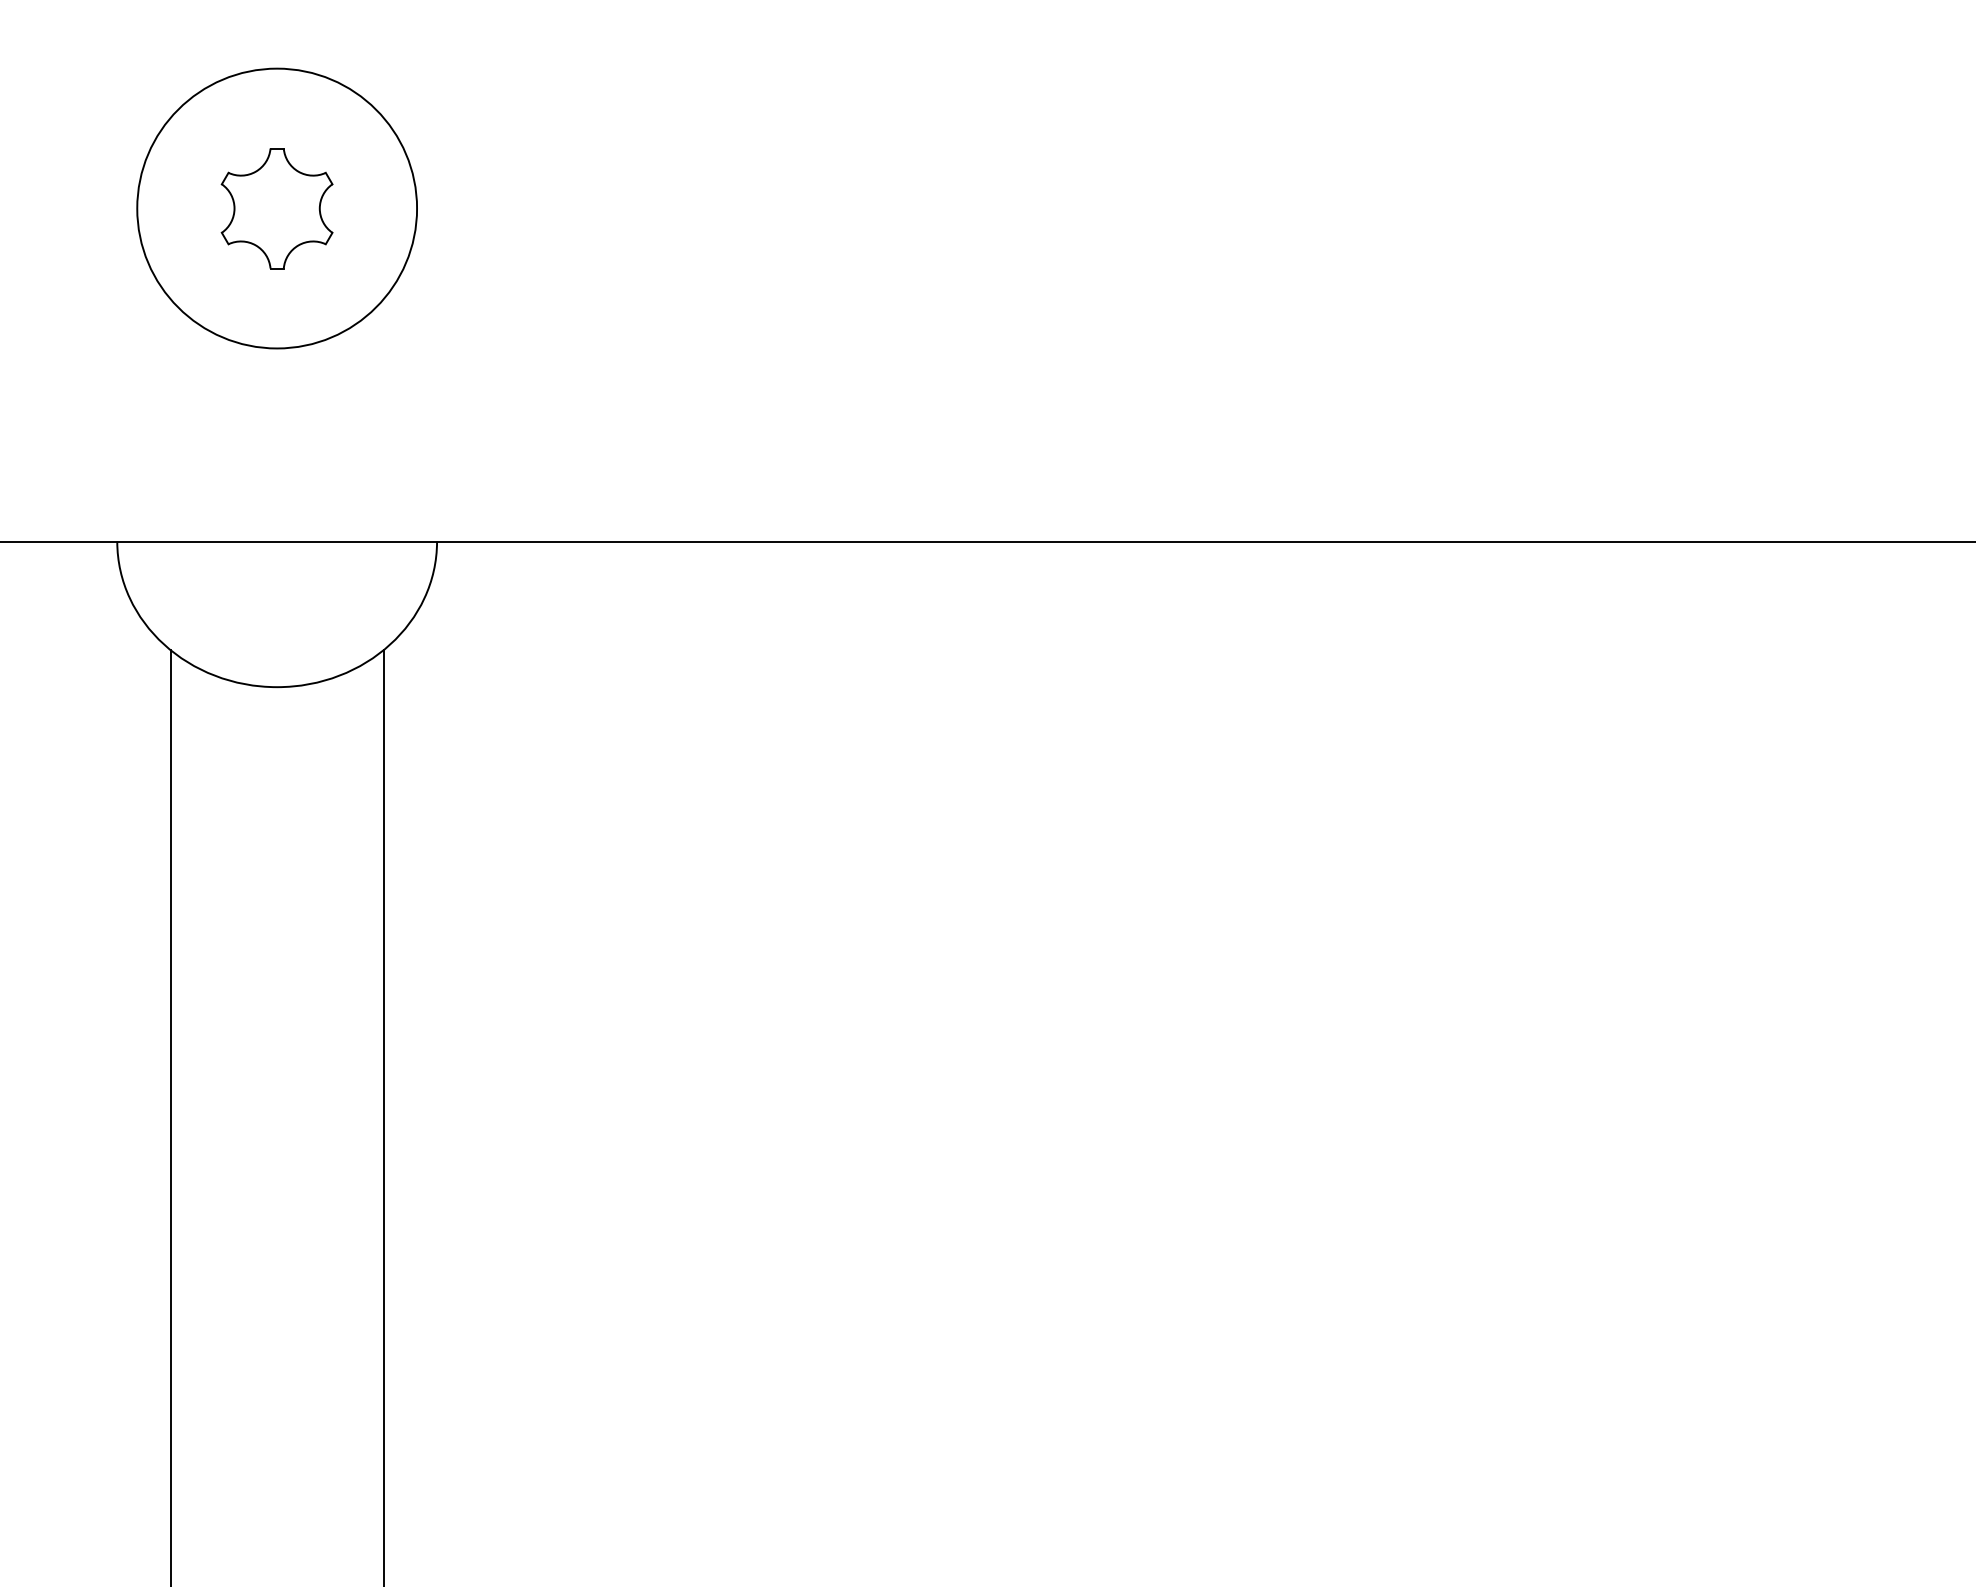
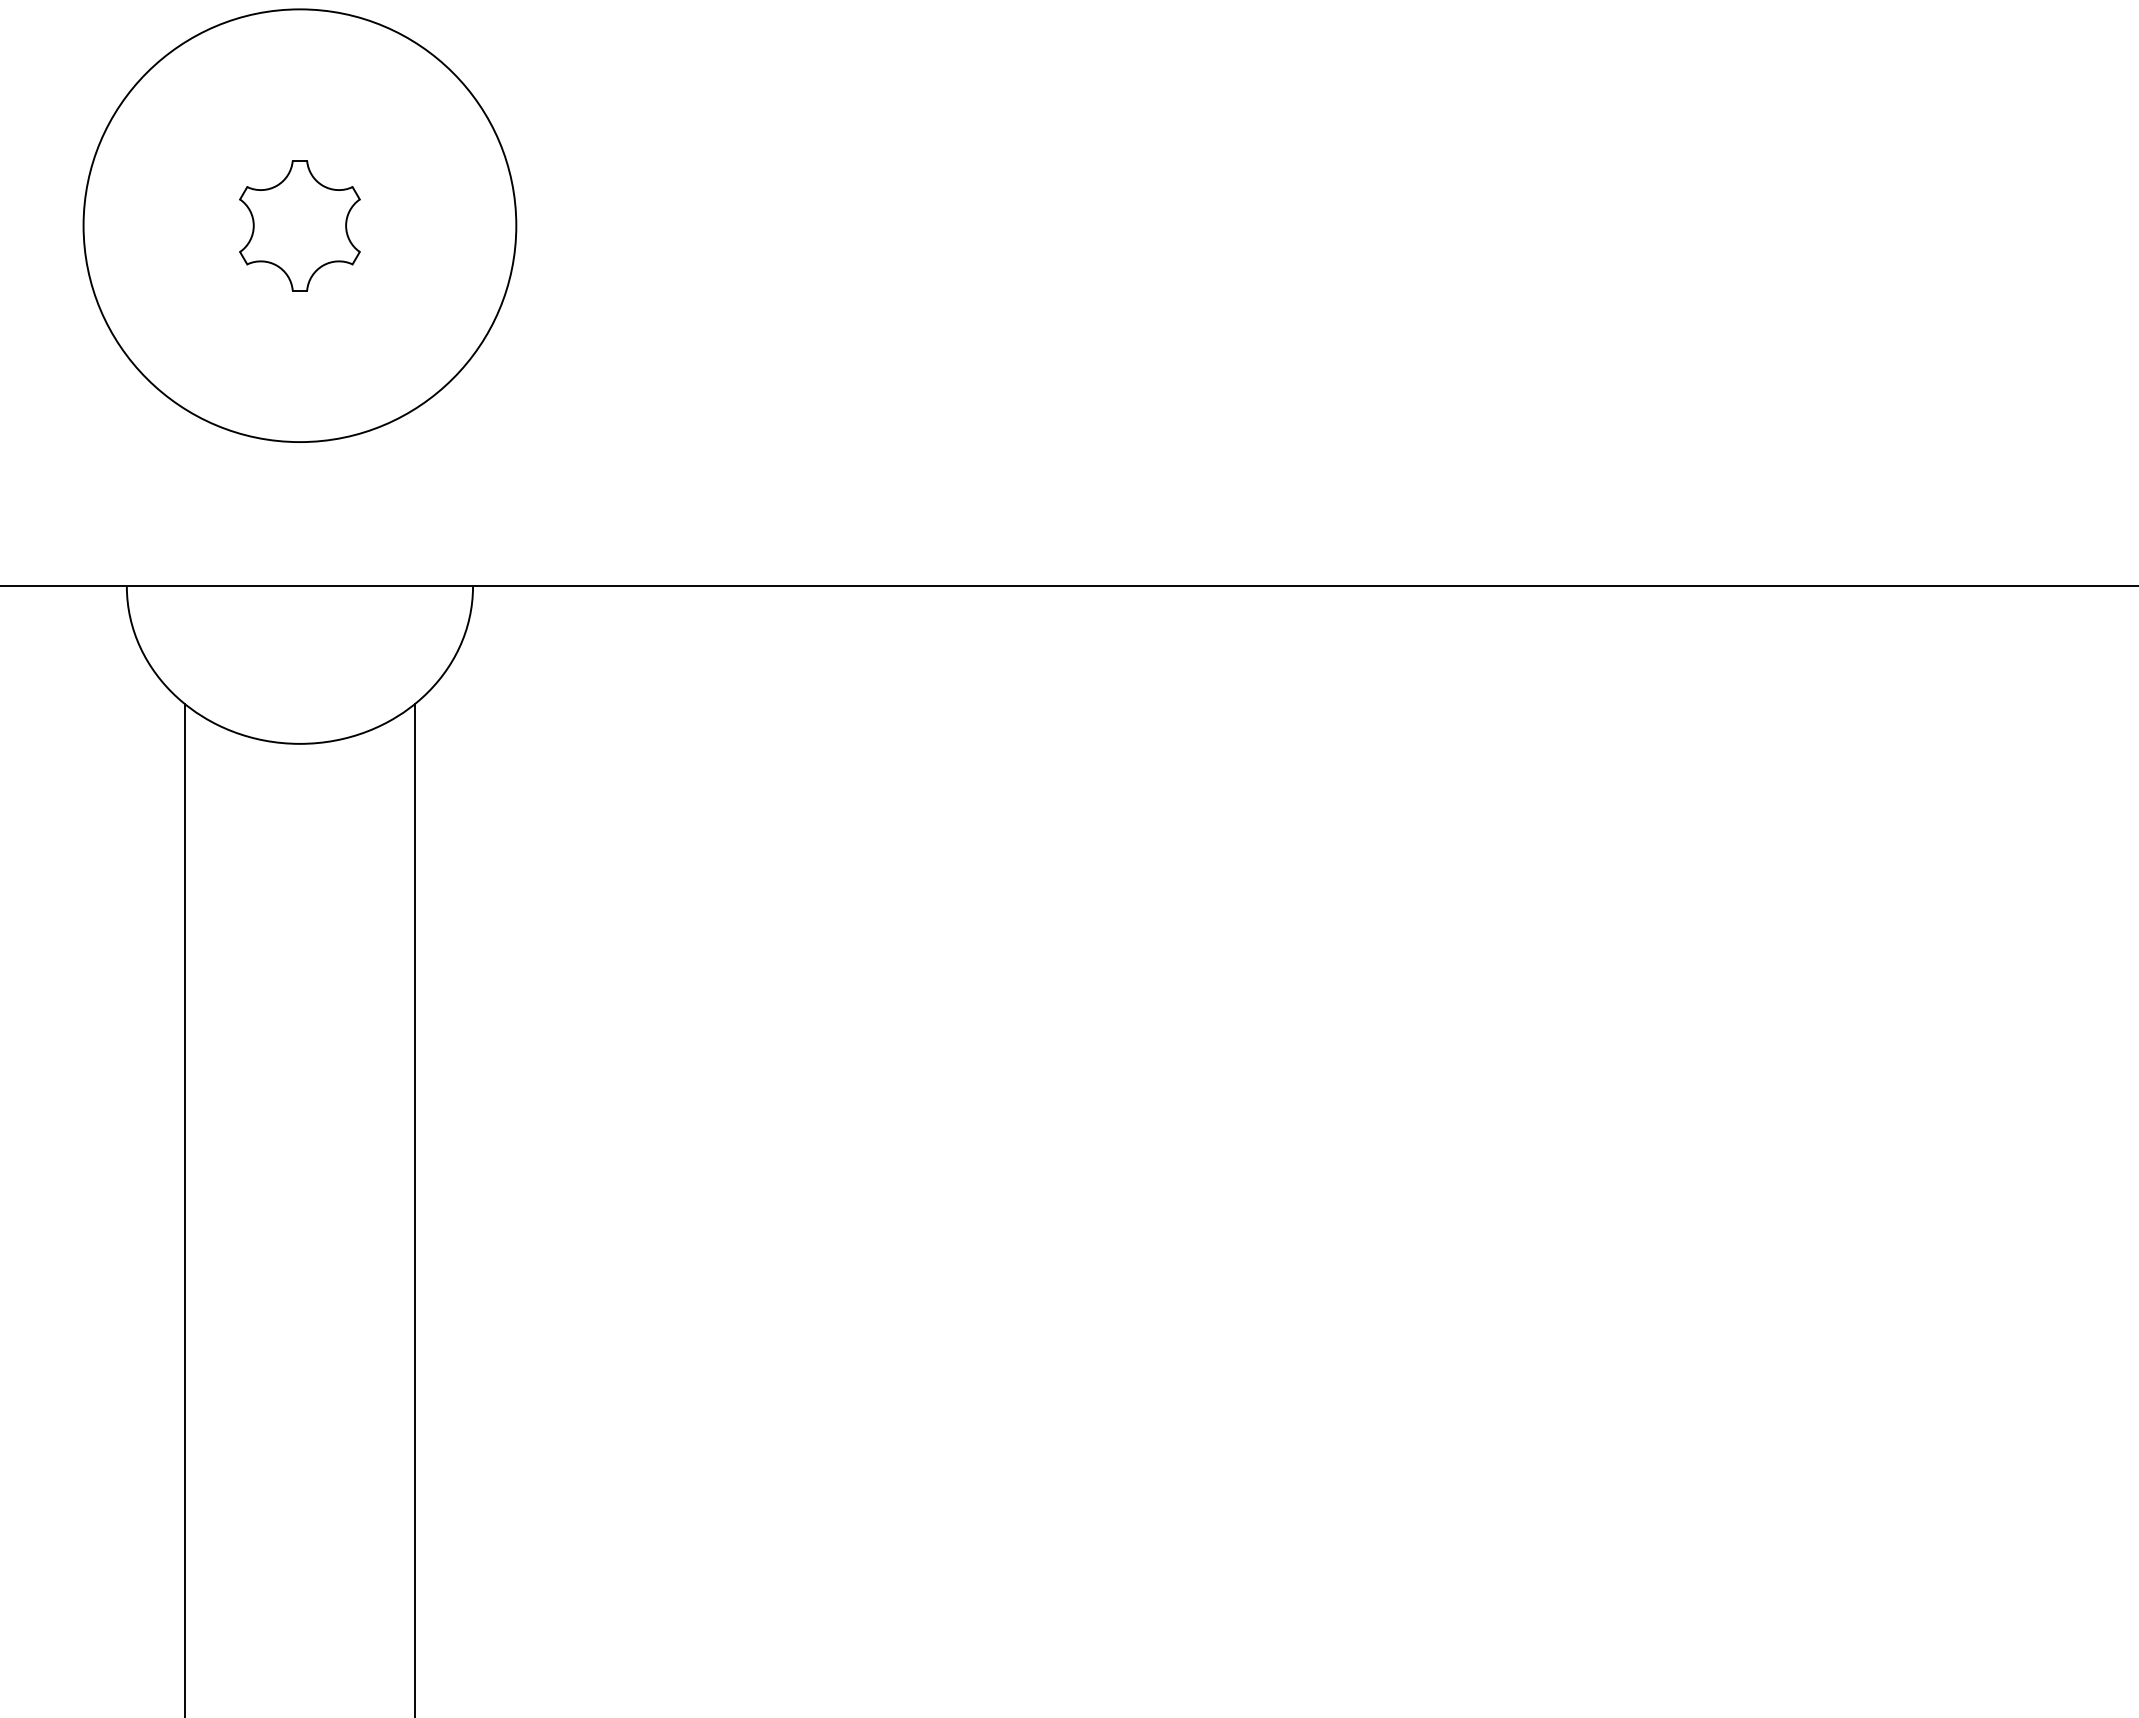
circle: (276, 208) -> (299, 225), size x1.43

